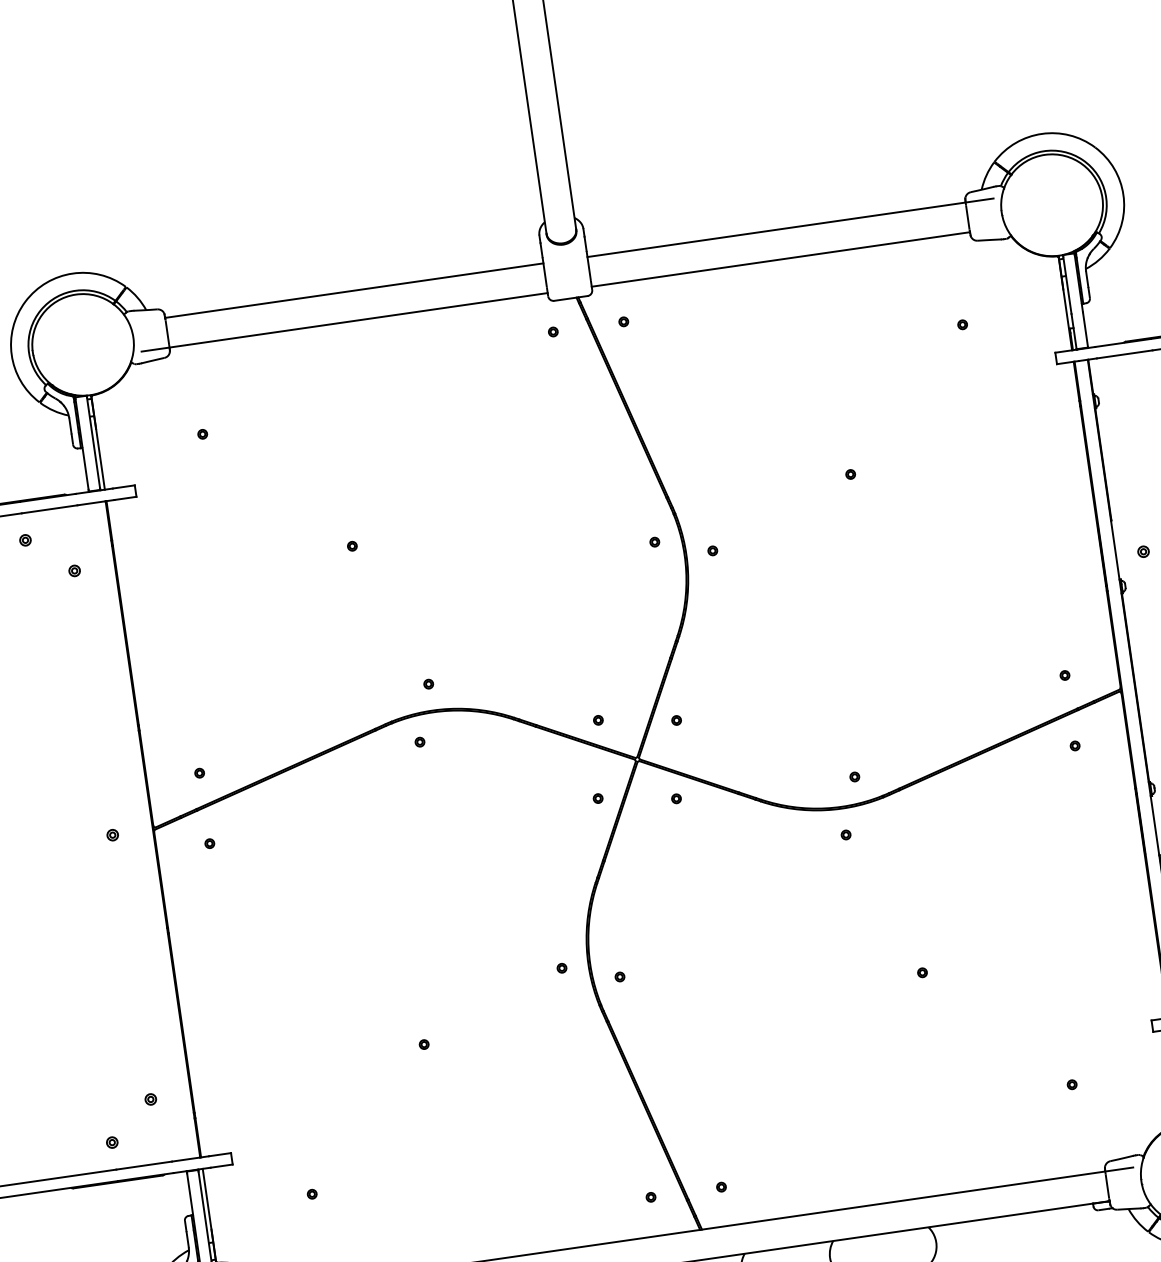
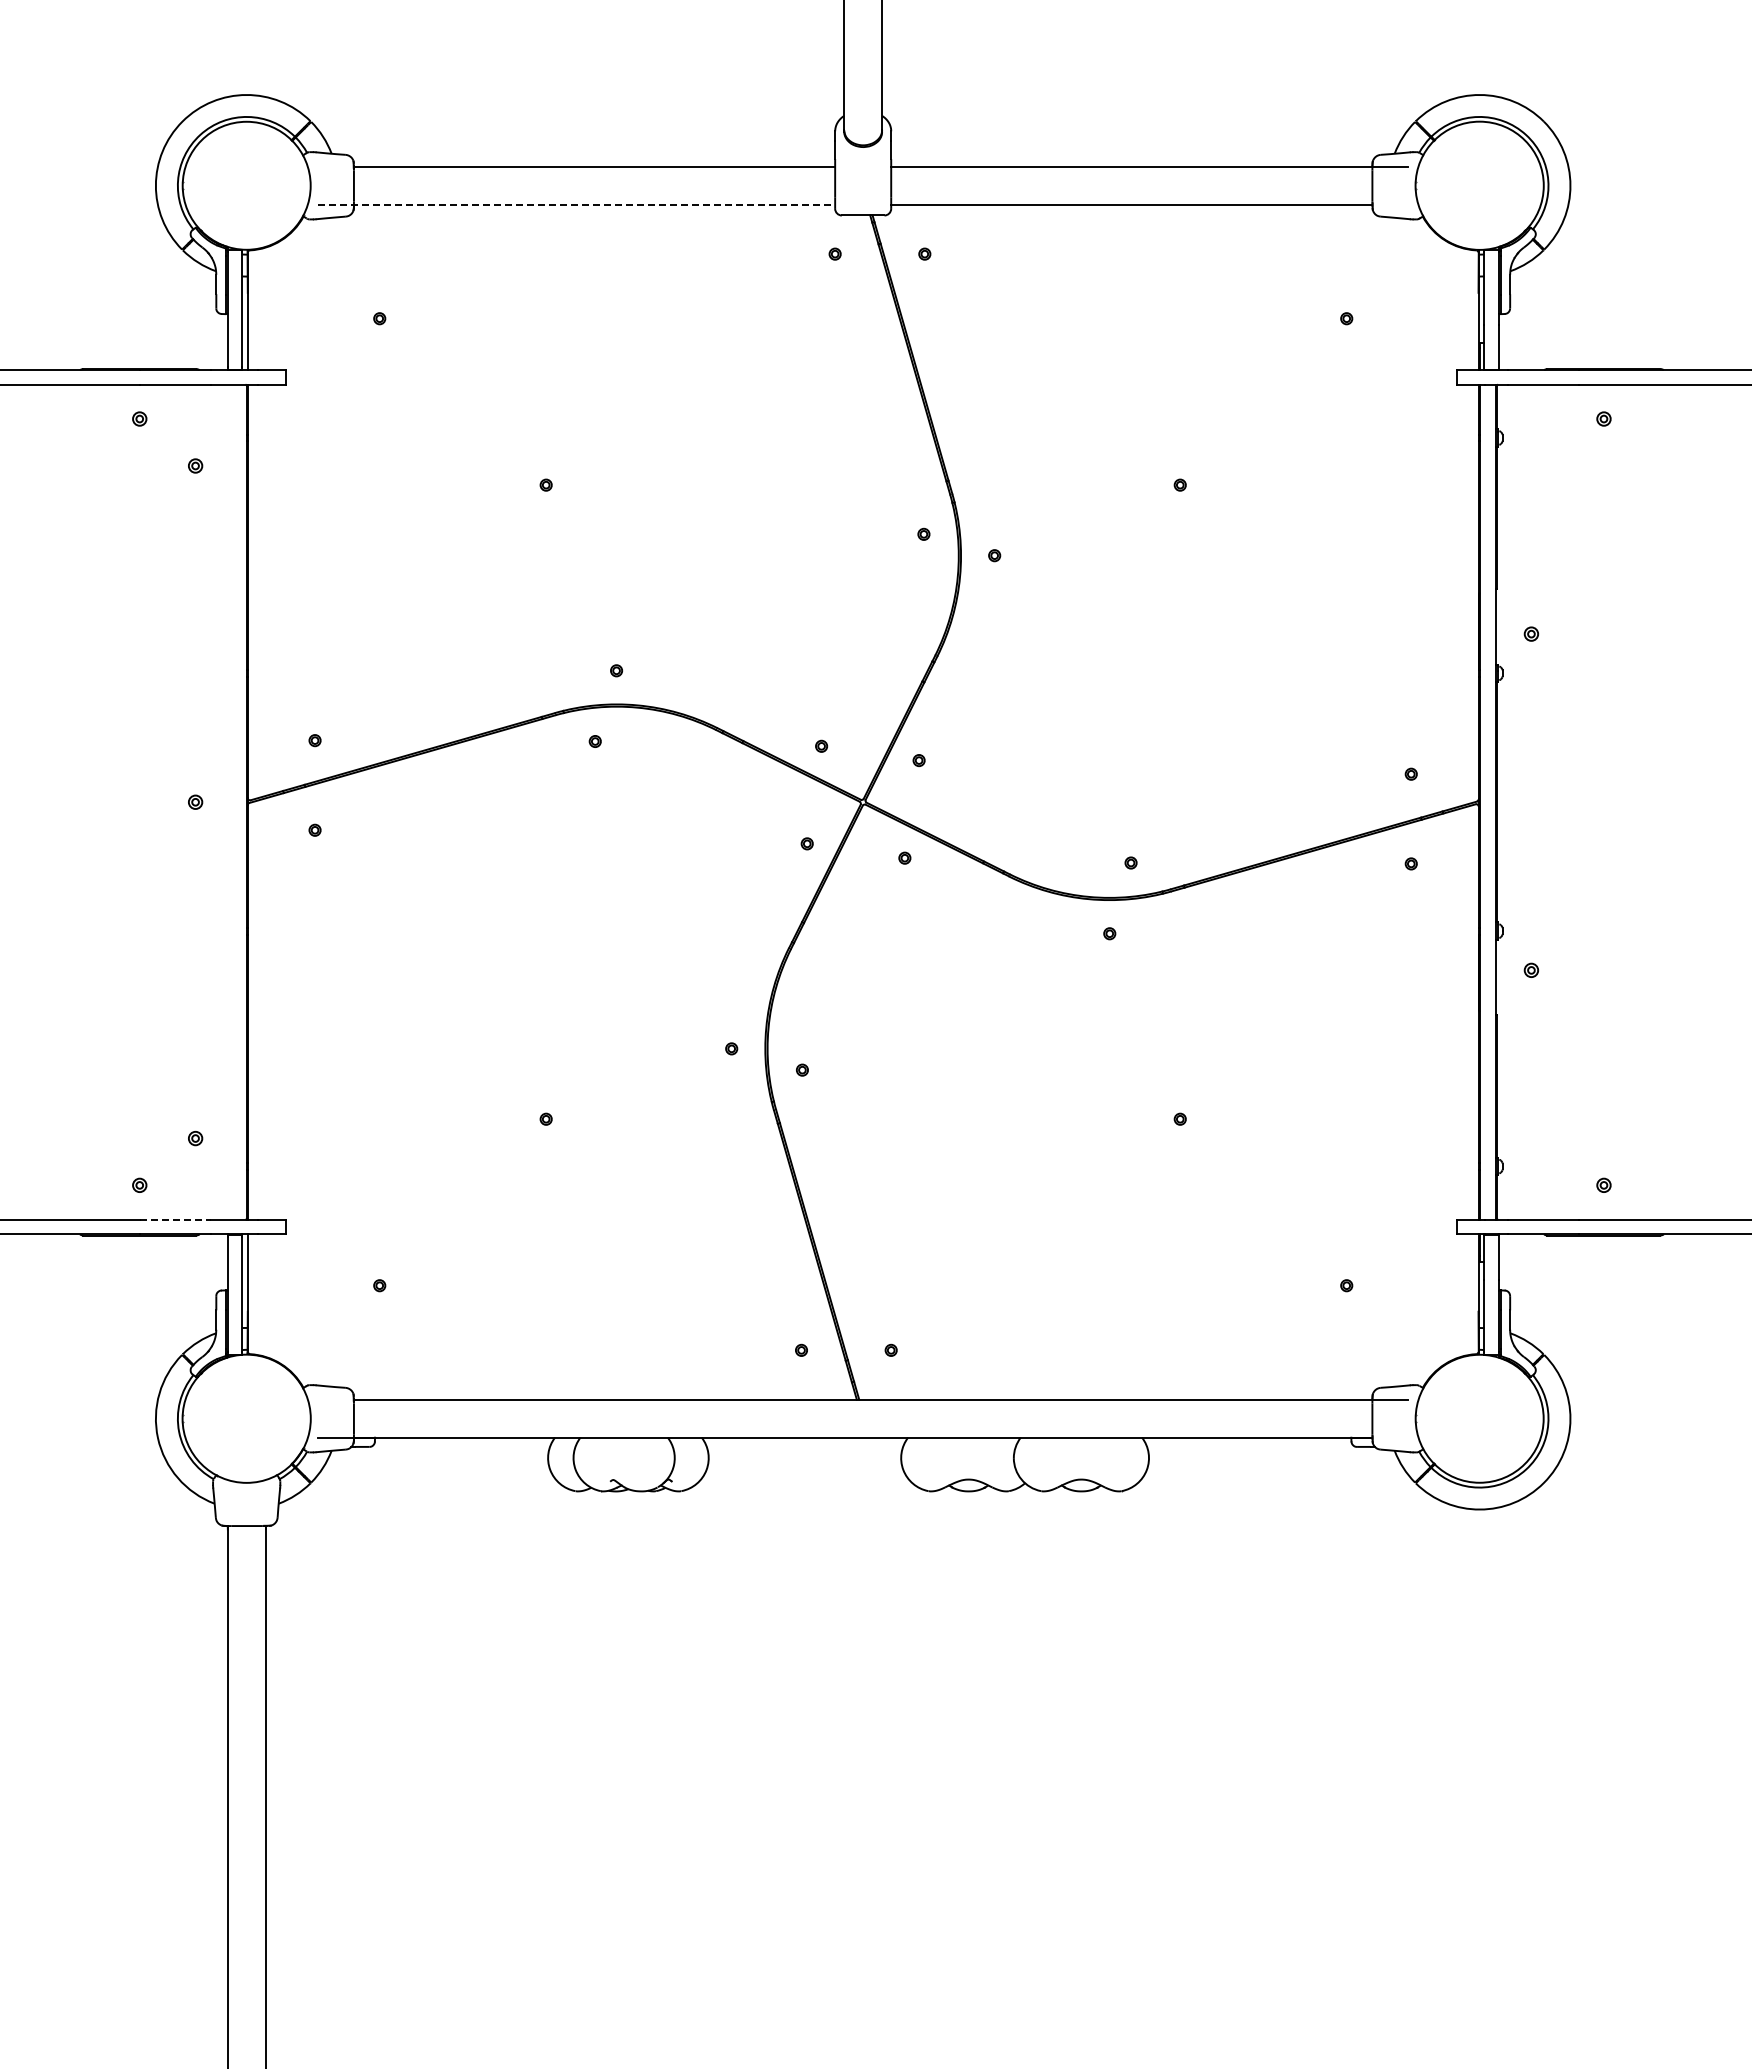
line: (345, 322) -> (577, 204), solid -> dashed
line: (144, 1165) -> (175, 1219), solid -> dashed

